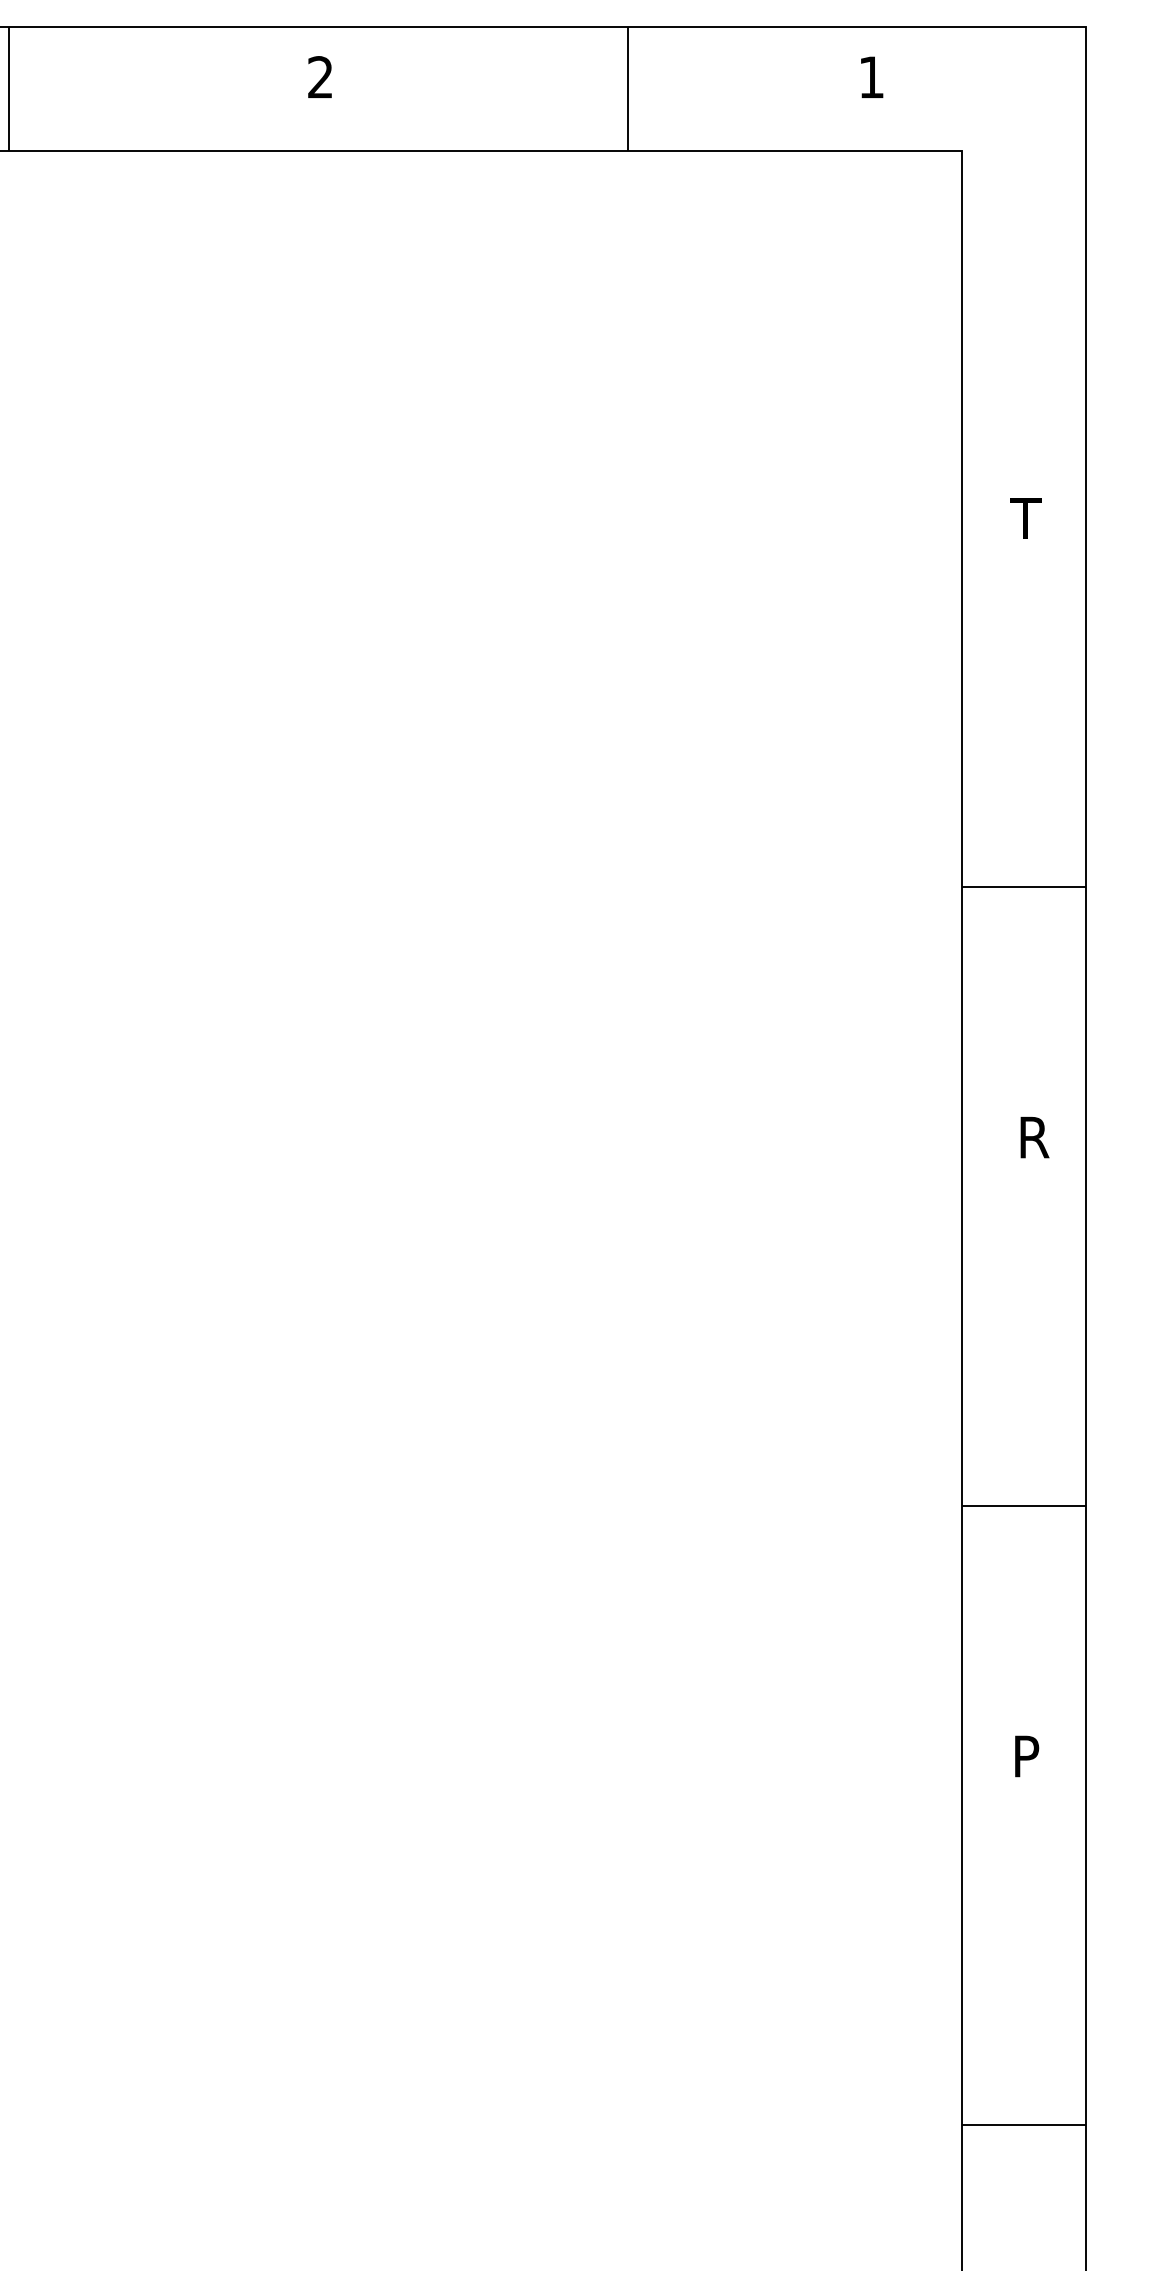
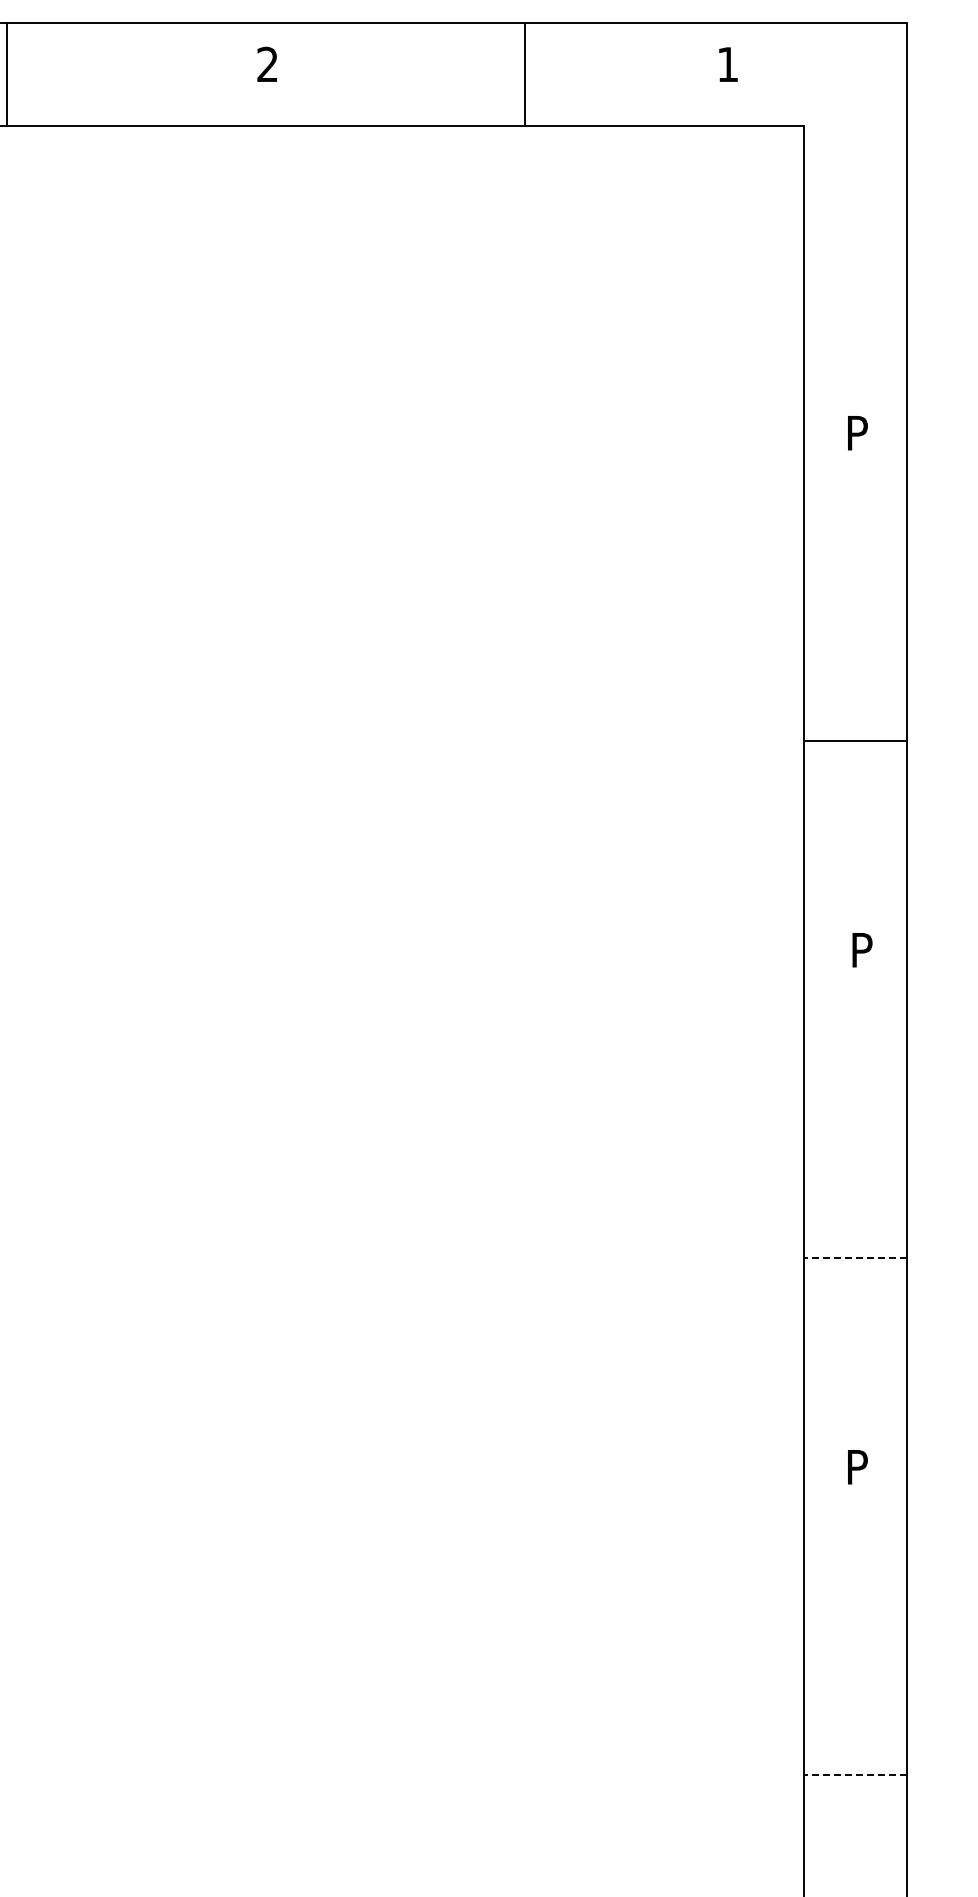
text: (1025, 518) -> (856, 433), T -> P
text: (1037, 1137) -> (866, 950), R -> P
line: (1024, 1506) -> (855, 1258), solid -> dashed
line: (1024, 2125) -> (855, 1775), solid -> dashed

